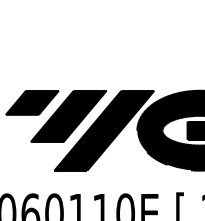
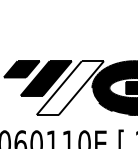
fill: (103, 131) -> (69, 88), removed

